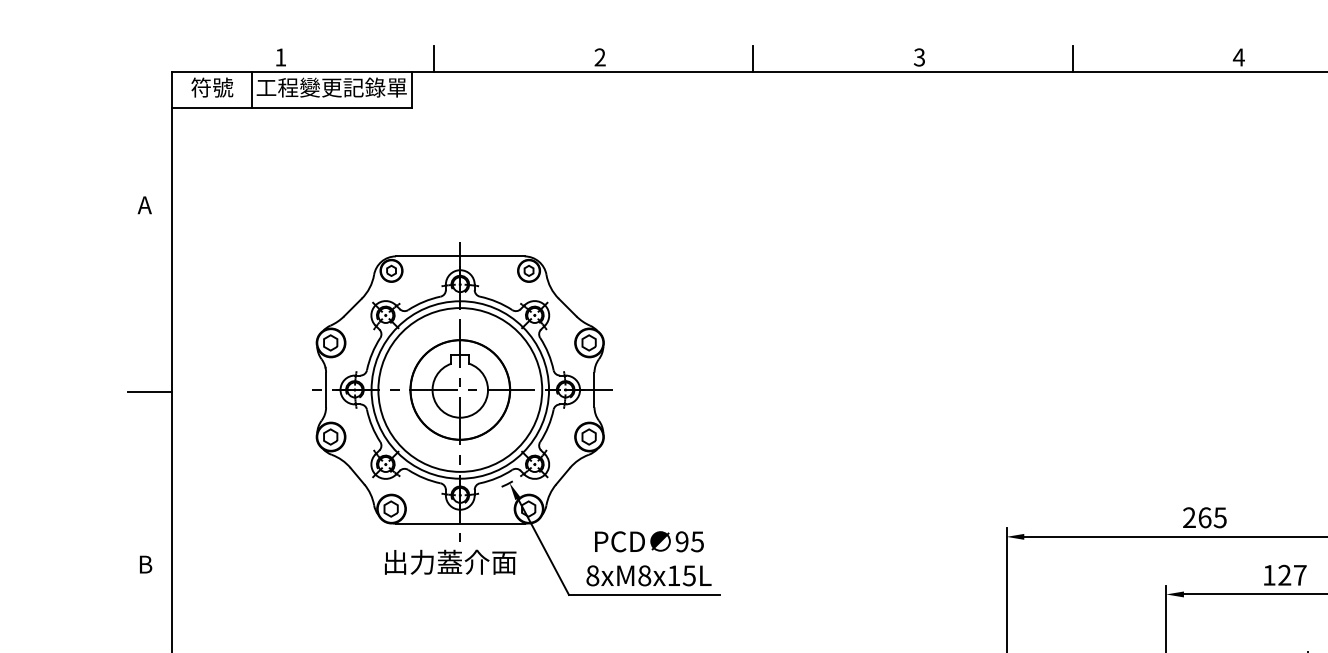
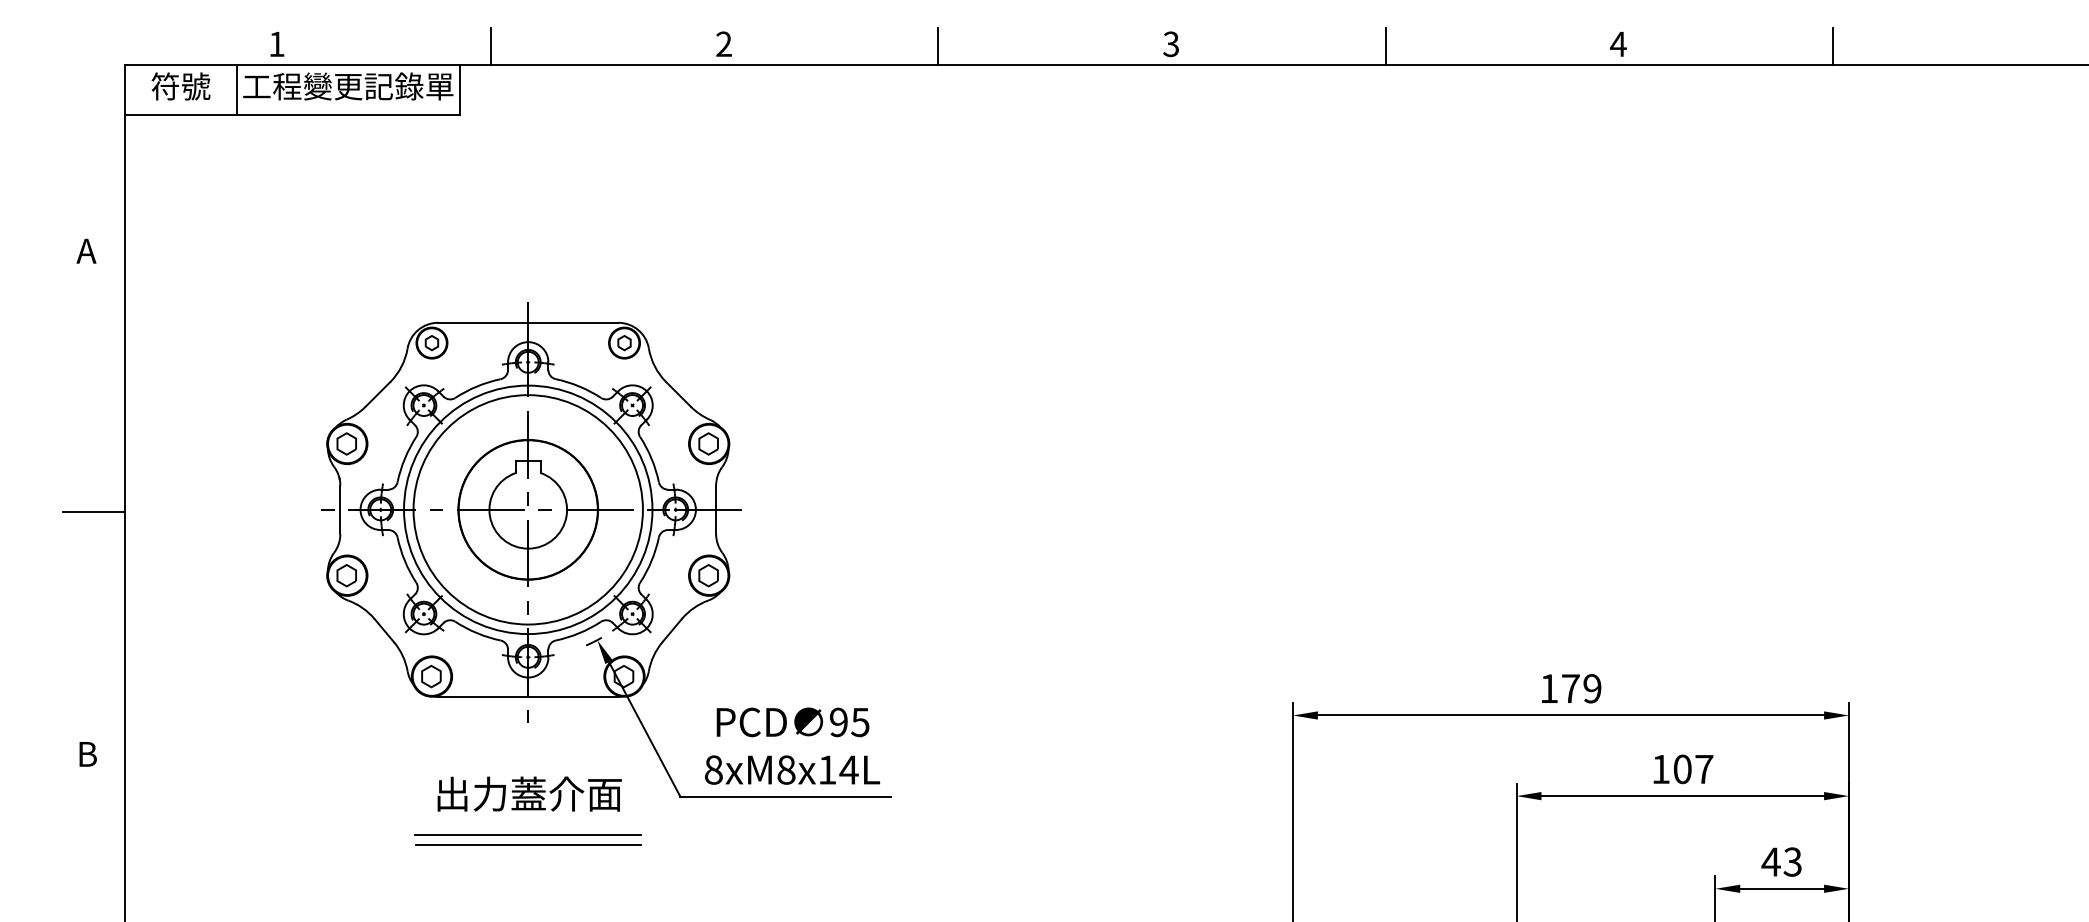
text: (1204, 517) -> (1570, 688), 265 -> 179
text: (450, 561) -> (529, 793), moved
text: (689, 575) -> (848, 769), 8xM8x15L -> 8xM8x14L
text: (1284, 575) -> (1682, 769), 127 -> 107
line: (459, 621) -> (527, 834), added
line: (459, 629) -> (527, 845), added

